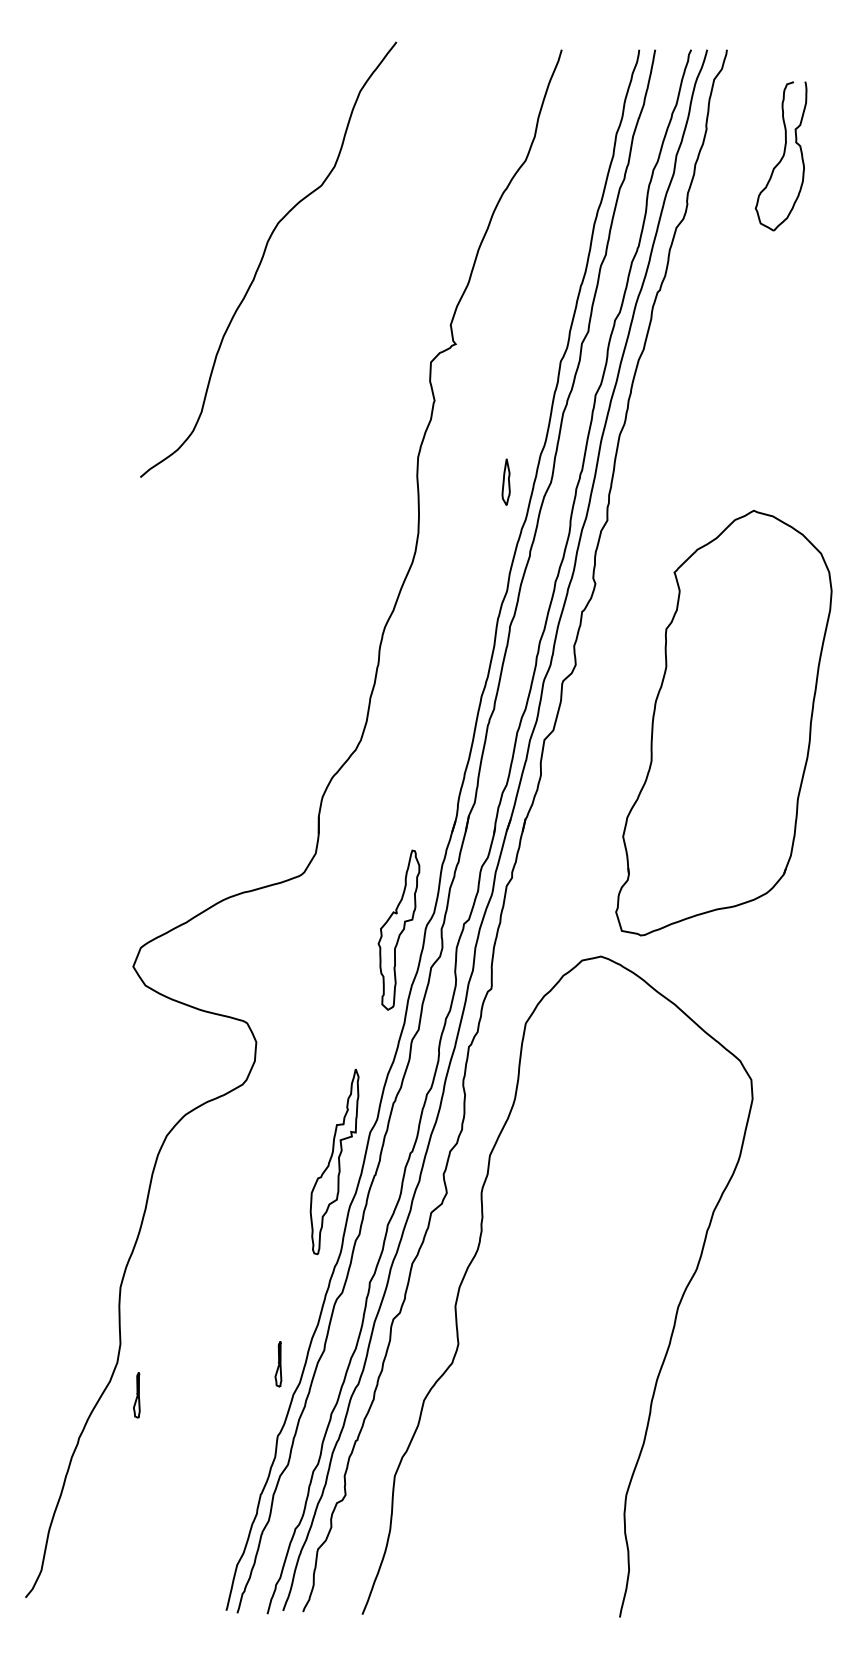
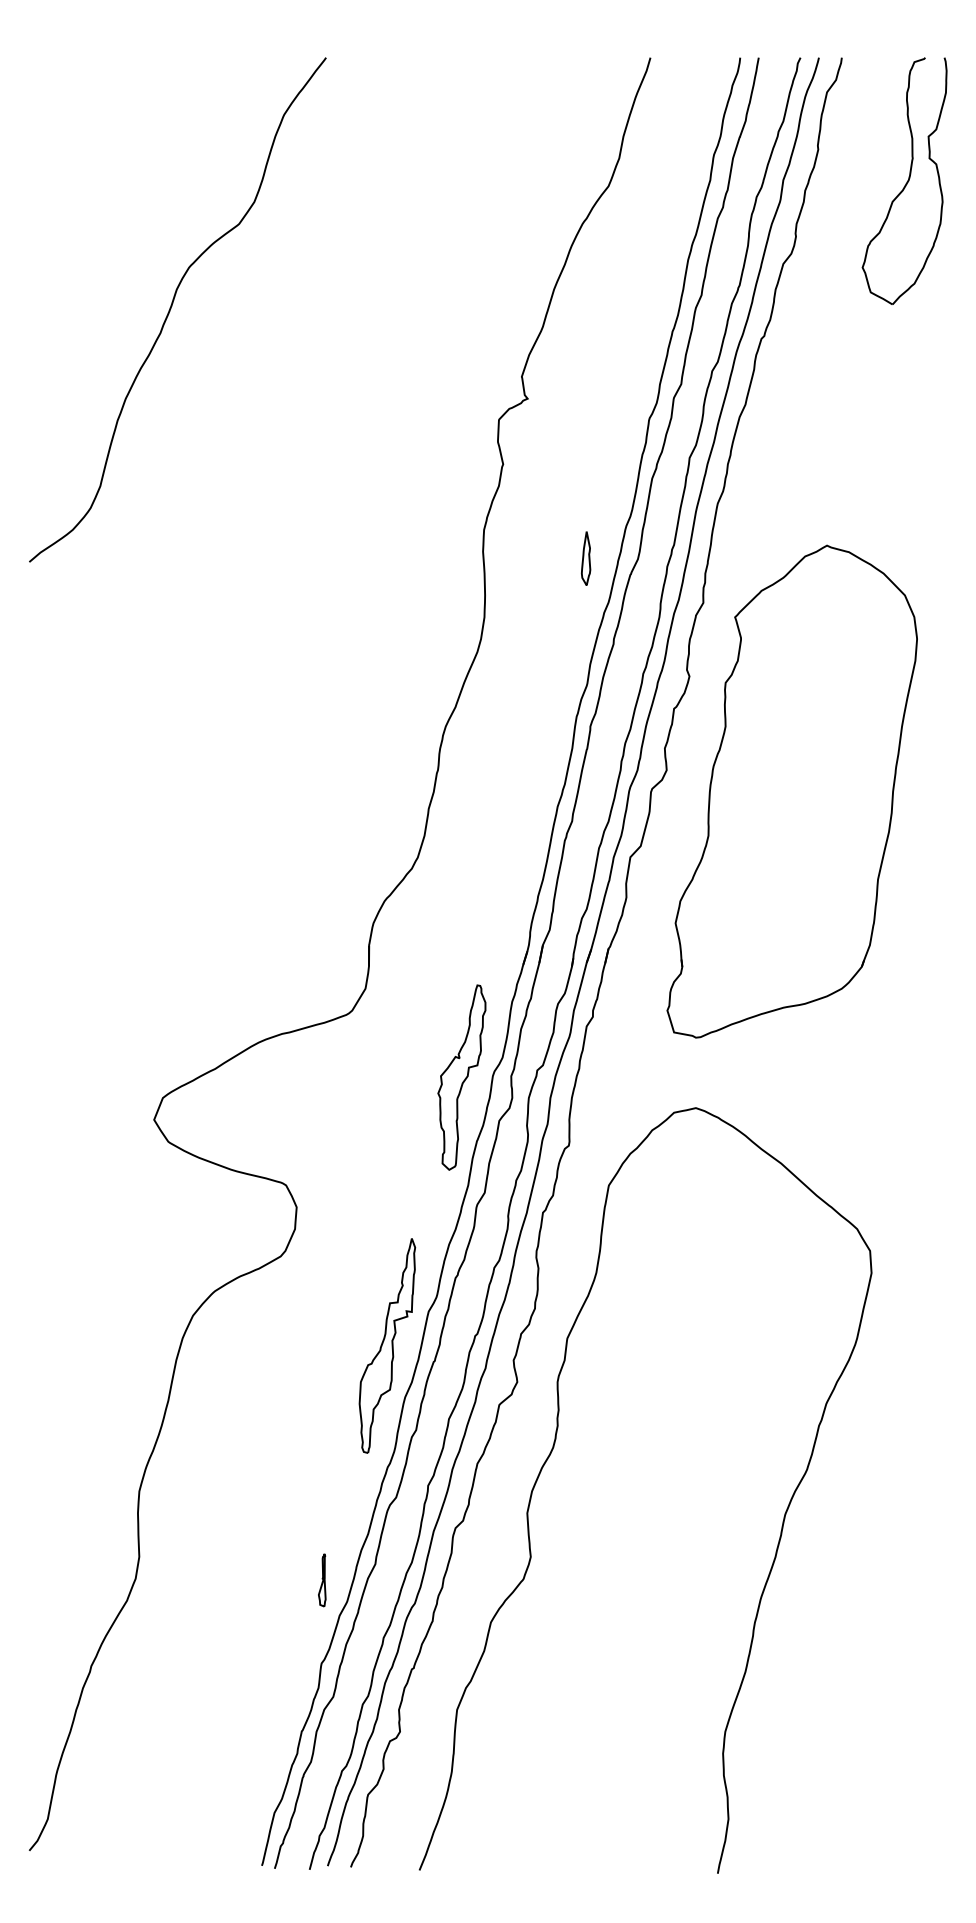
part: (781, 155) -> (904, 180), size x1.43
curve: (263, 256) -> (172, 306), moved
part: (723, 722) -> (791, 791), moved
part: (137, 1395) -> (158, 1616), removed

